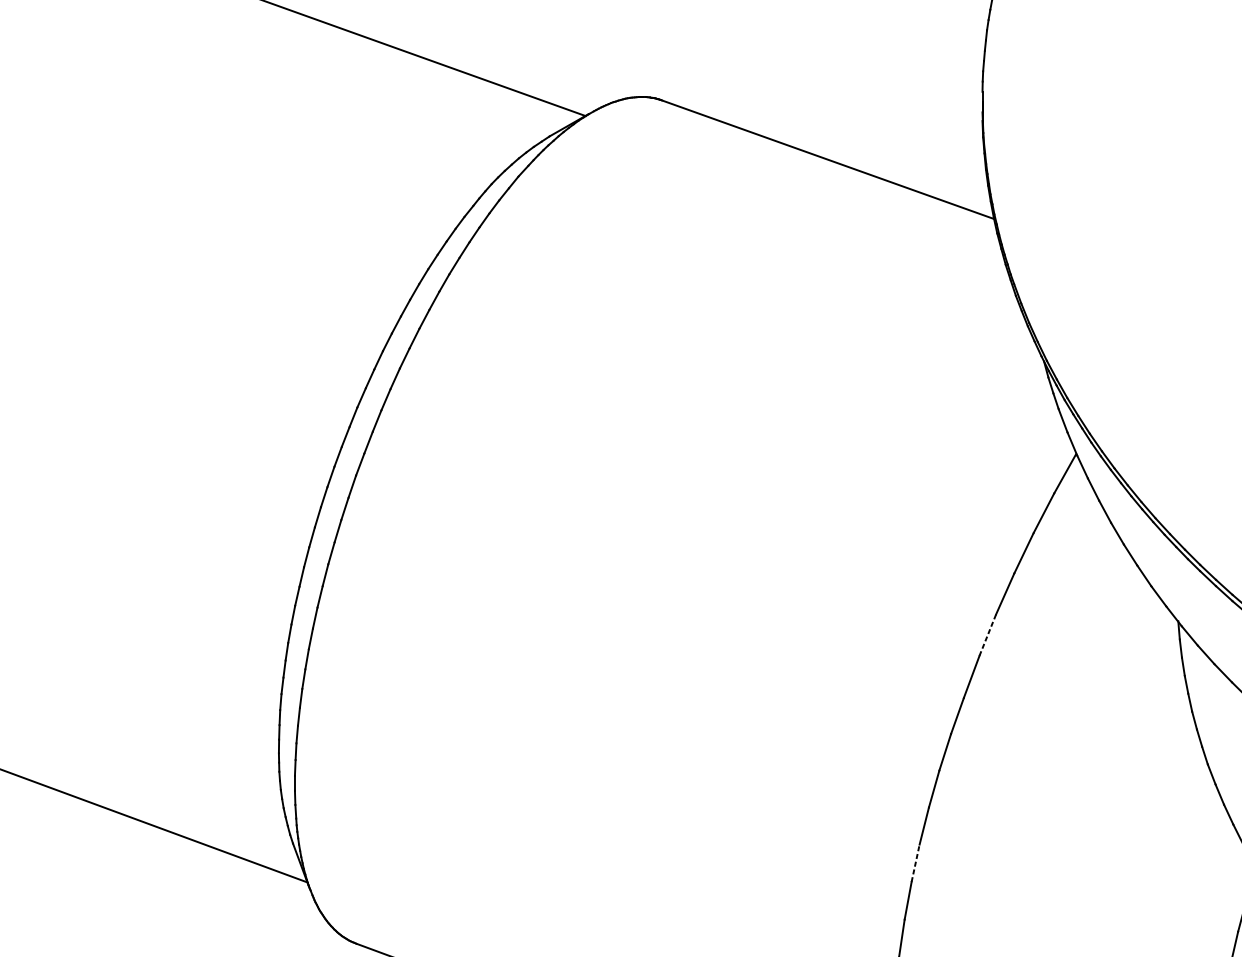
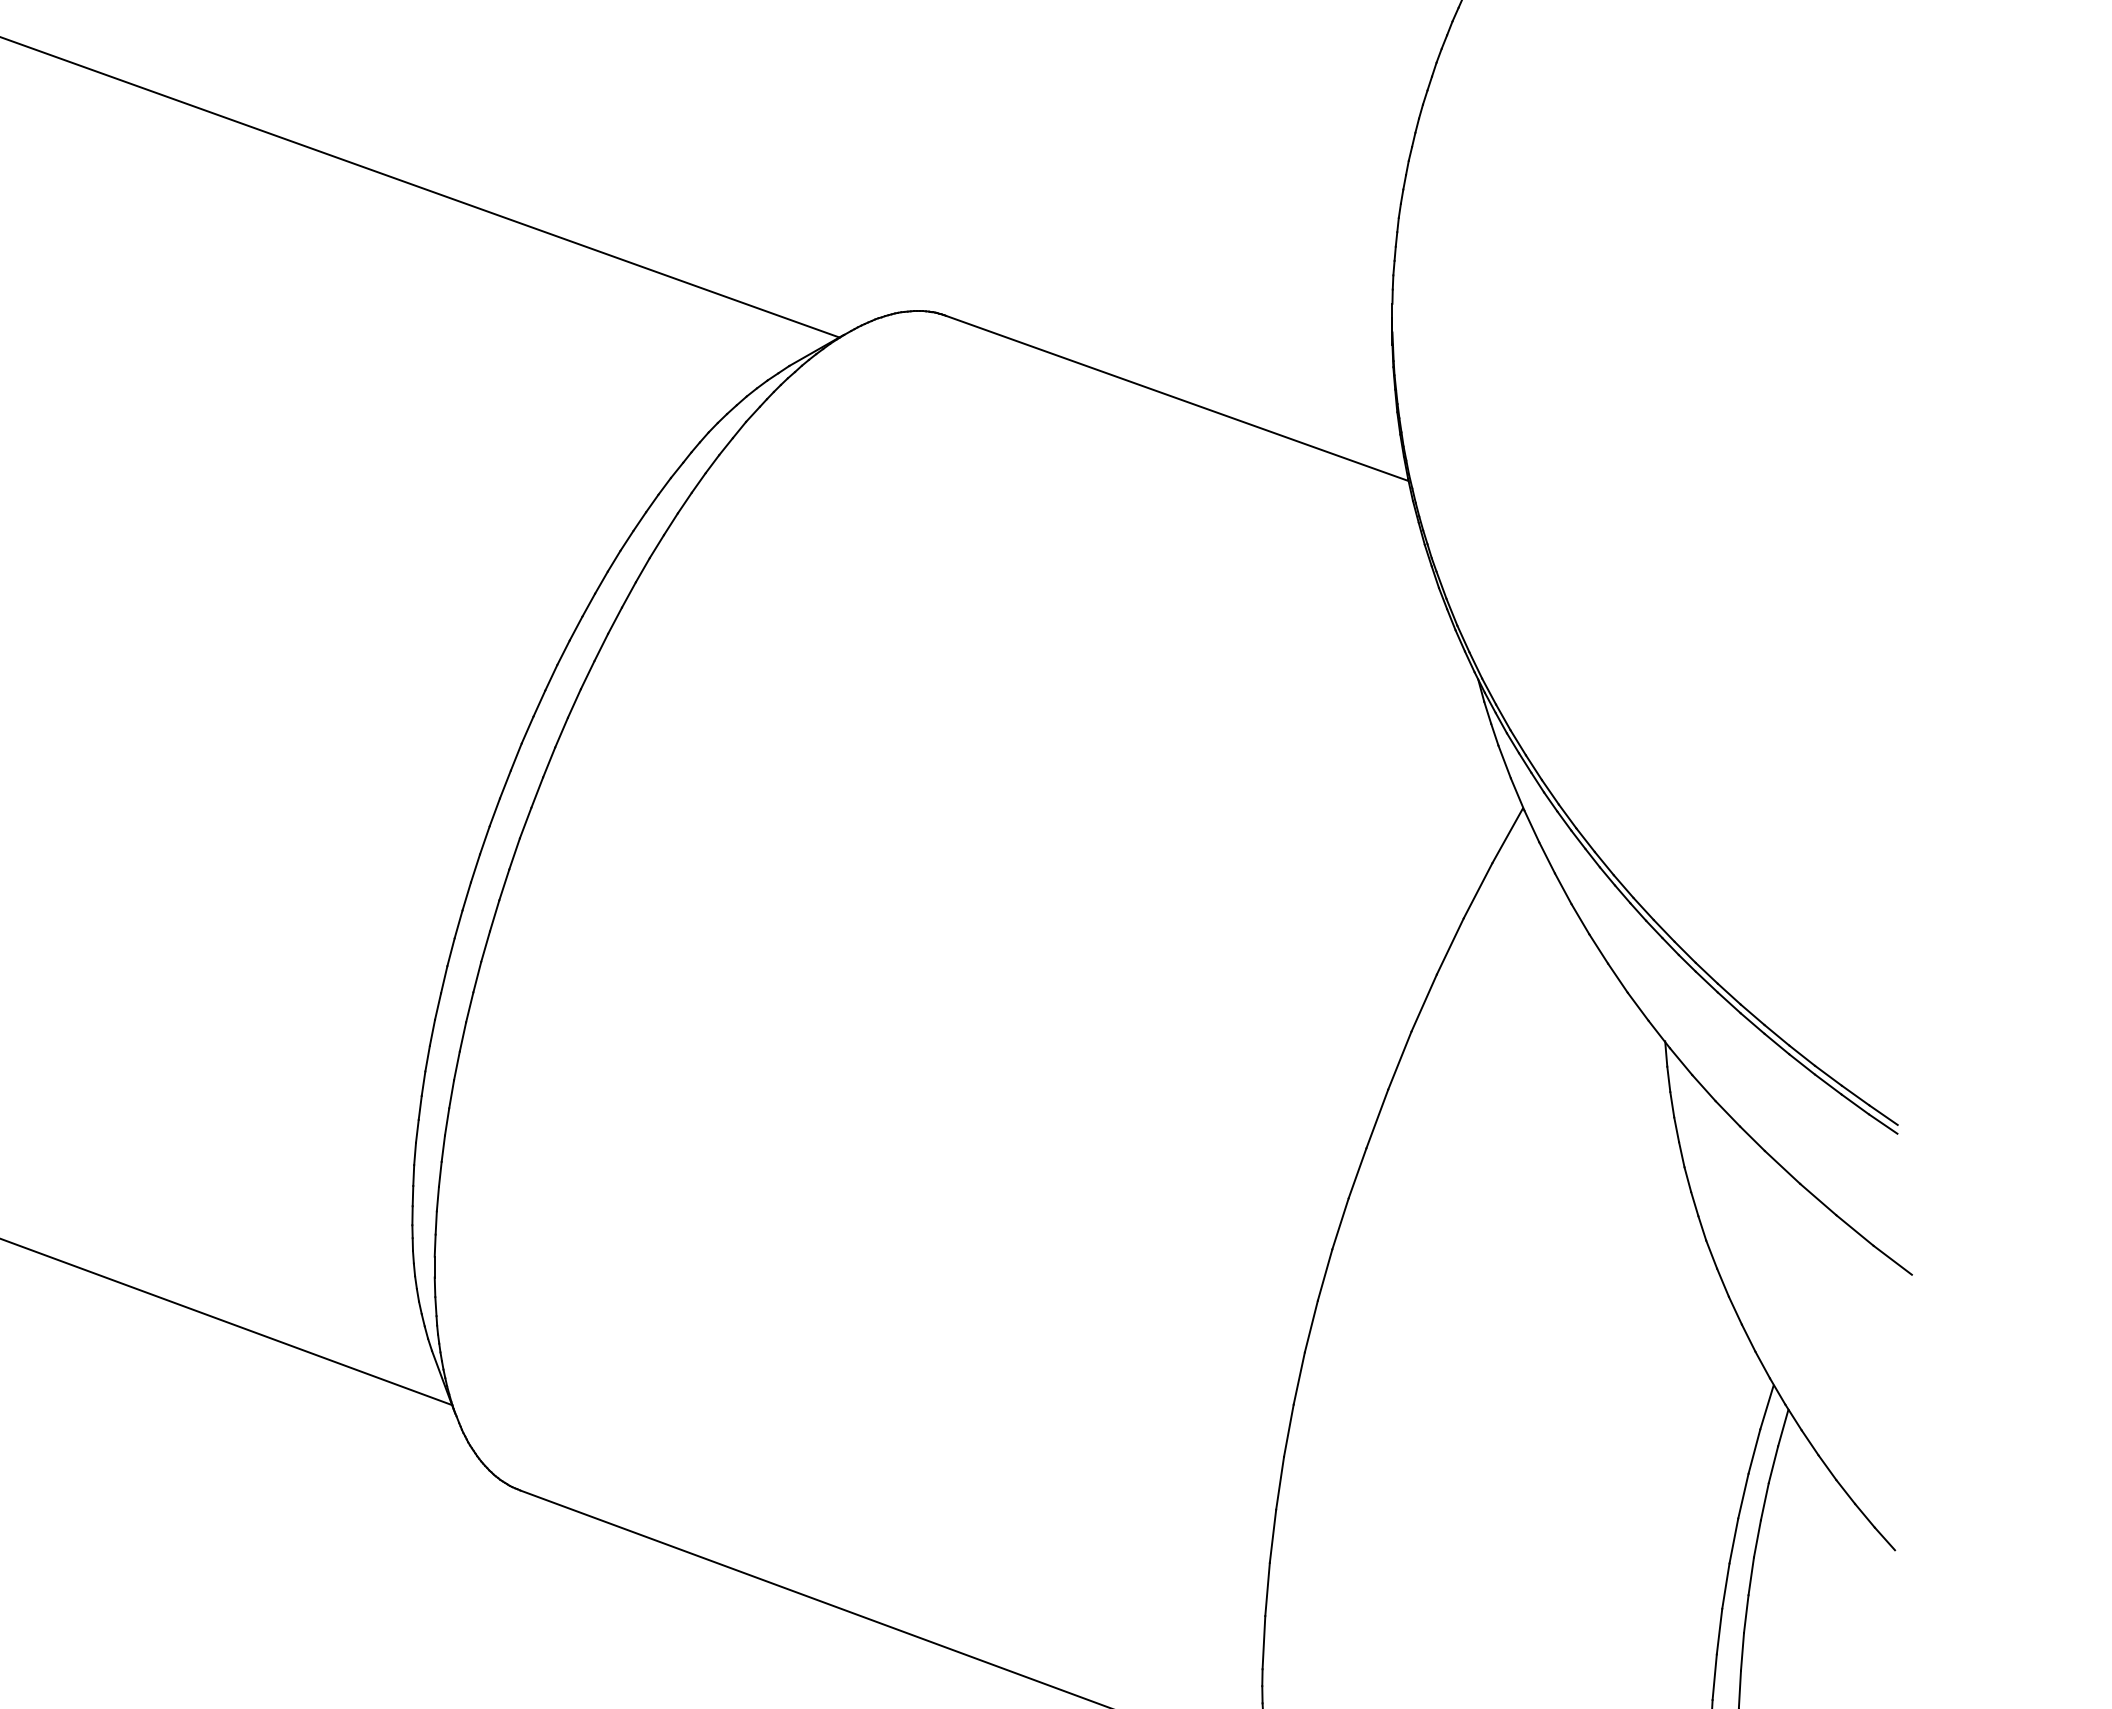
line: (988, 635) -> (1400, 1060), dashed -> solid
line: (915, 863) -> (1299, 1378), dashed -> solid

